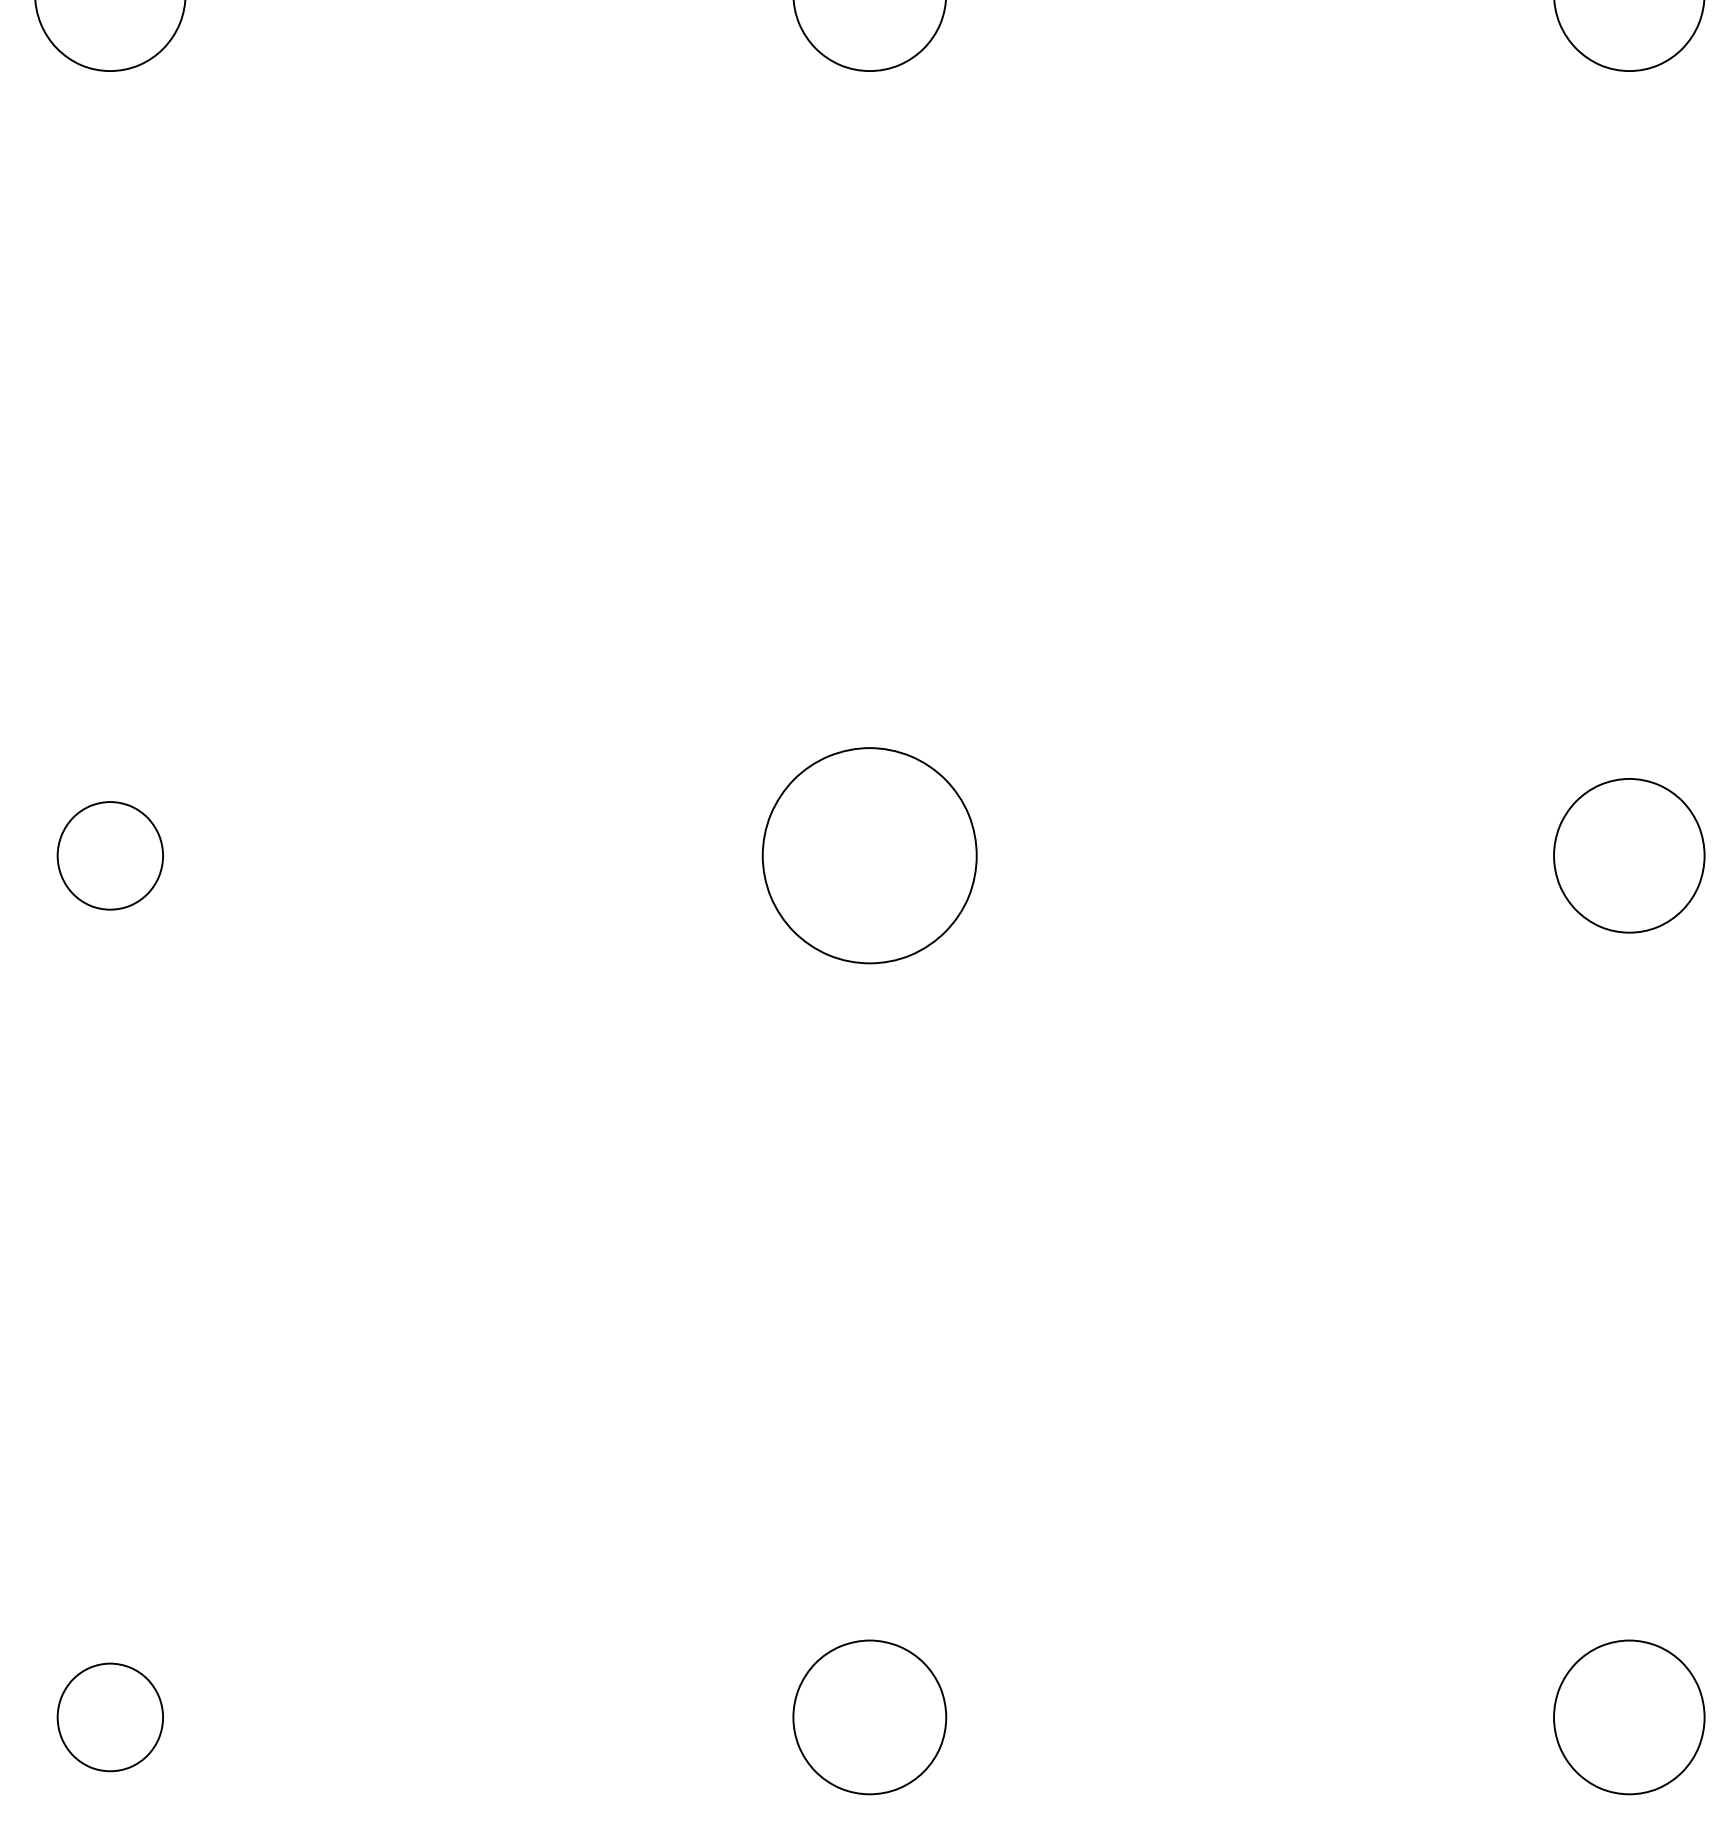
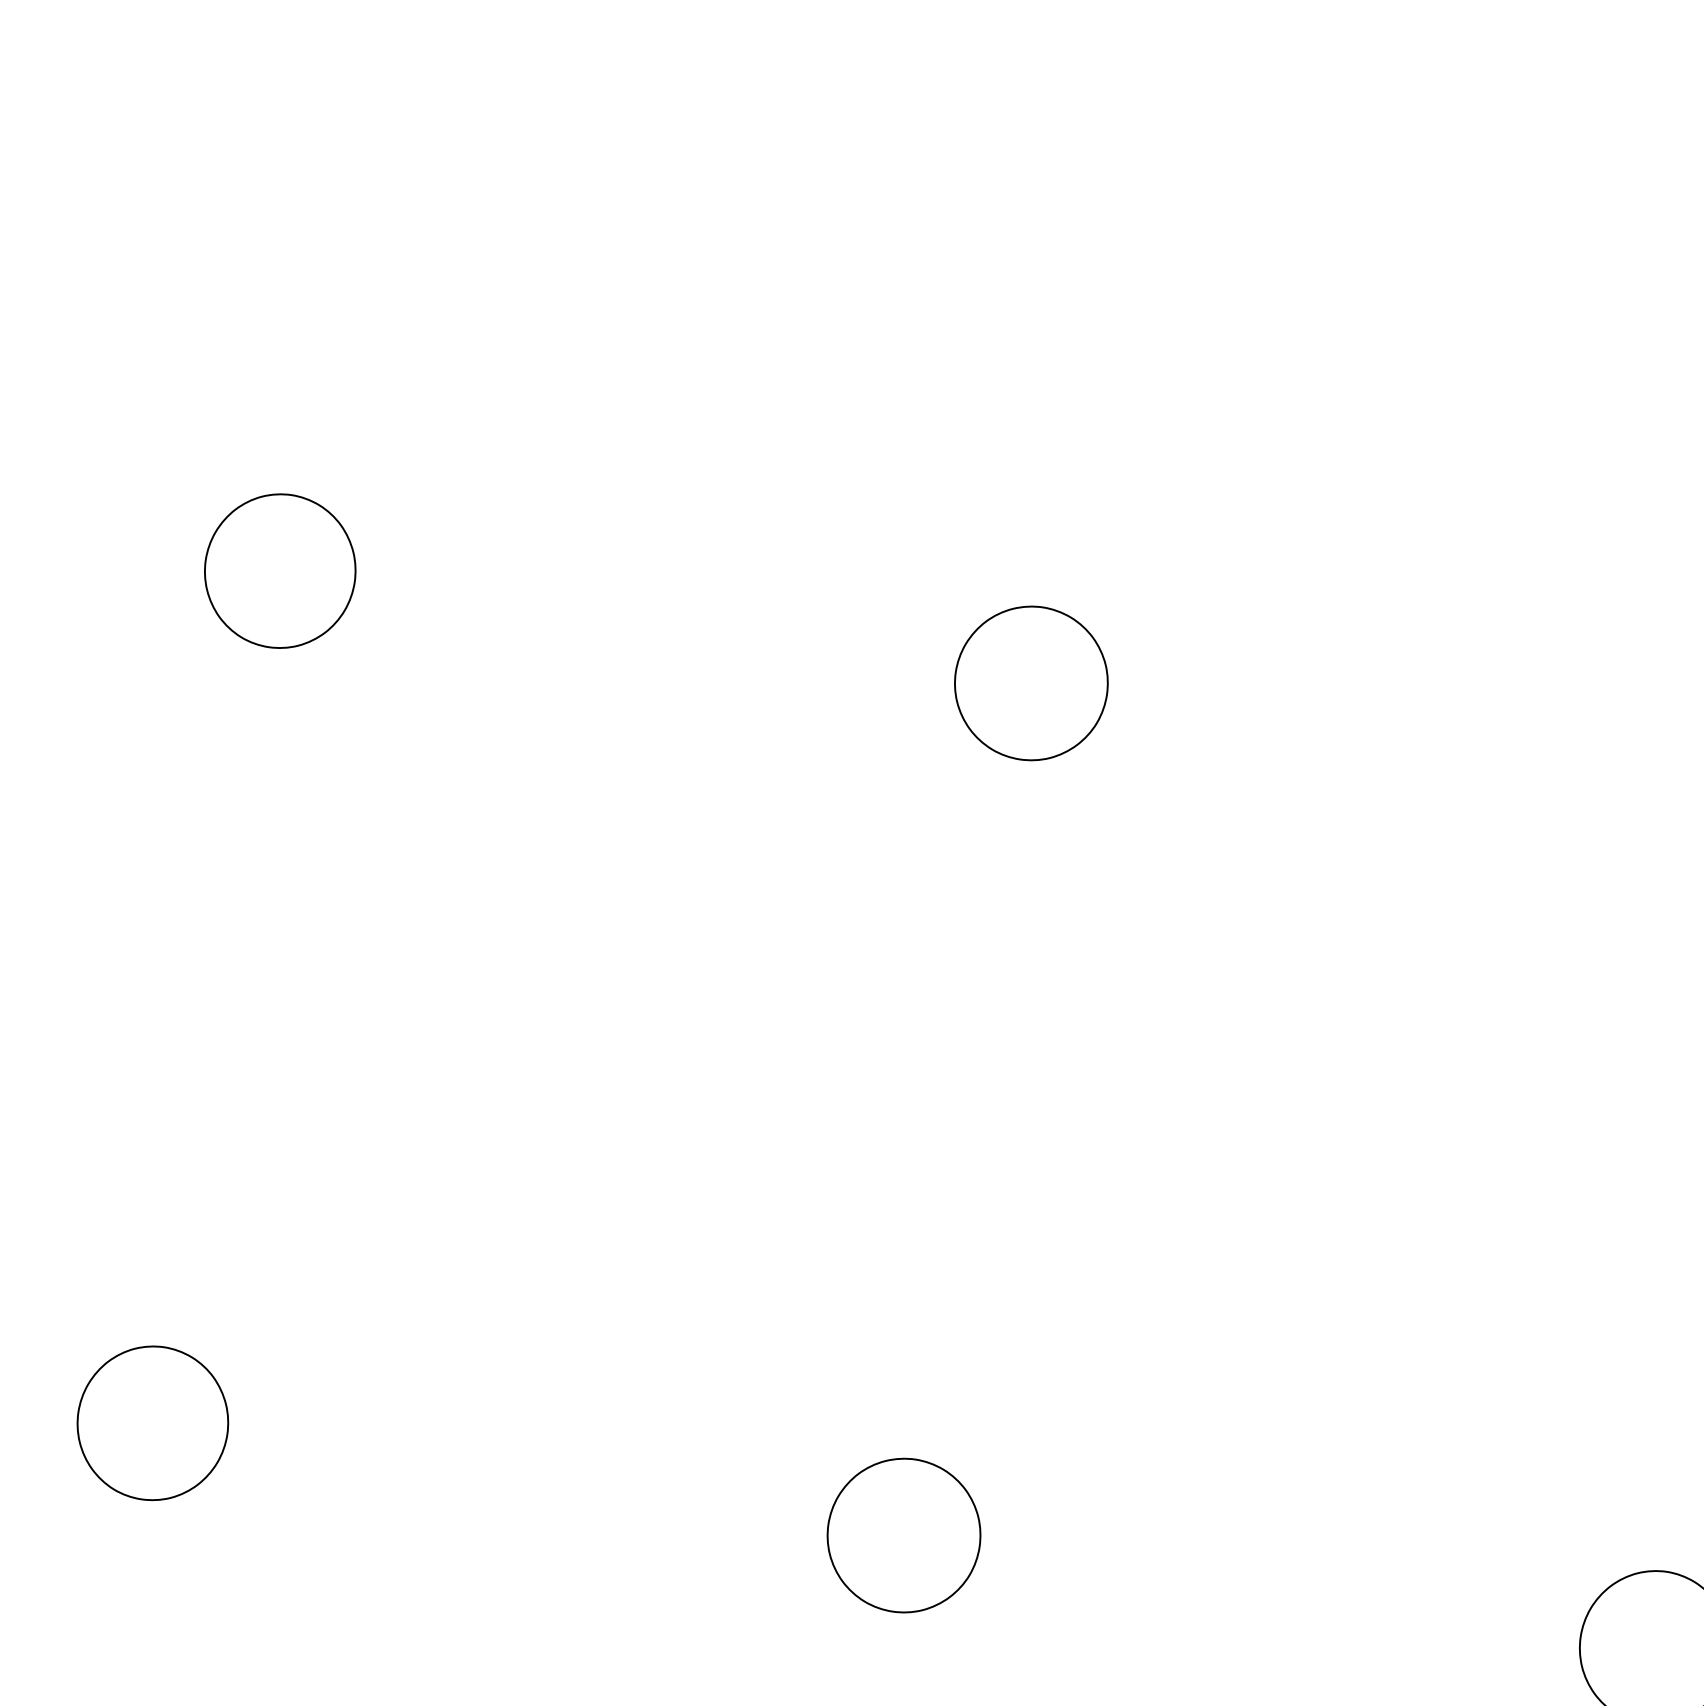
part: (110, 855) -> (280, 570), size x1.43
part: (869, 855) -> (1031, 683), size x0.71
part: (110, 1717) -> (153, 1423), size x1.43

